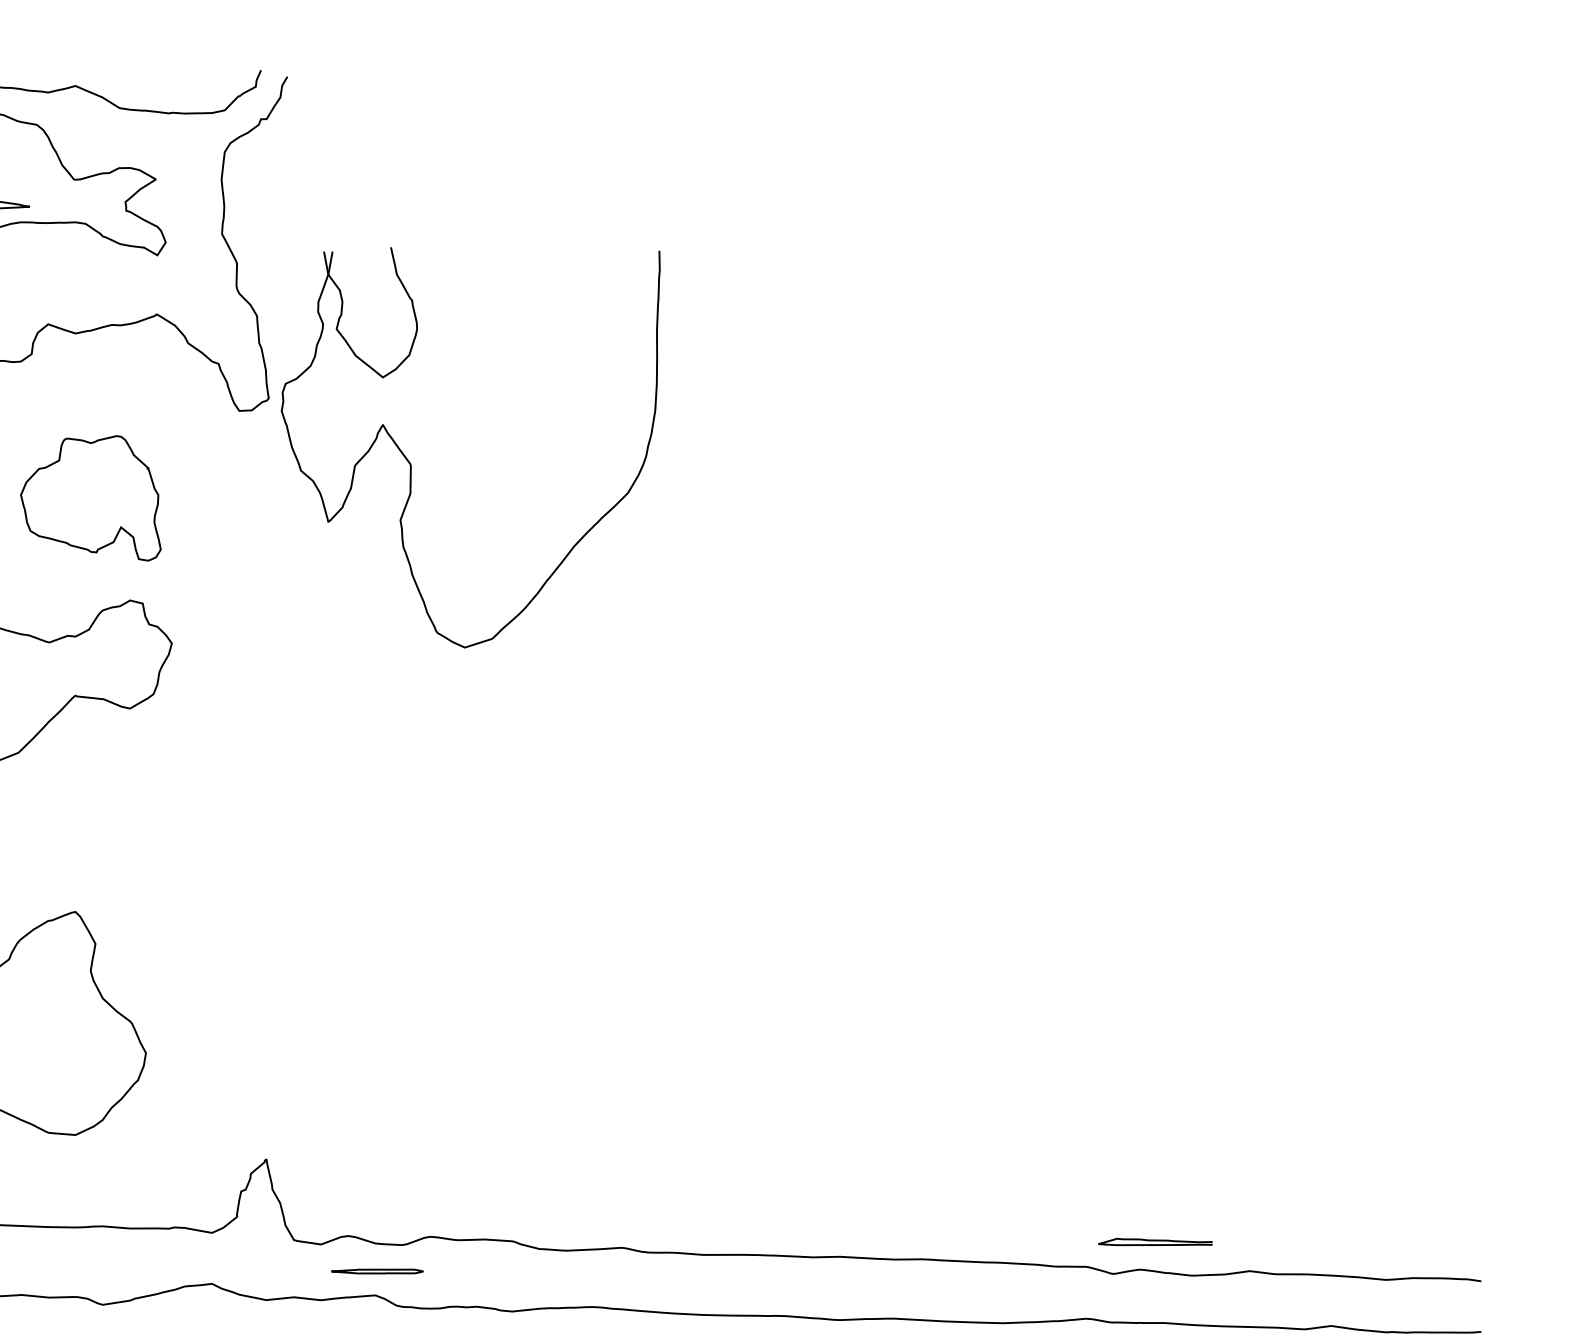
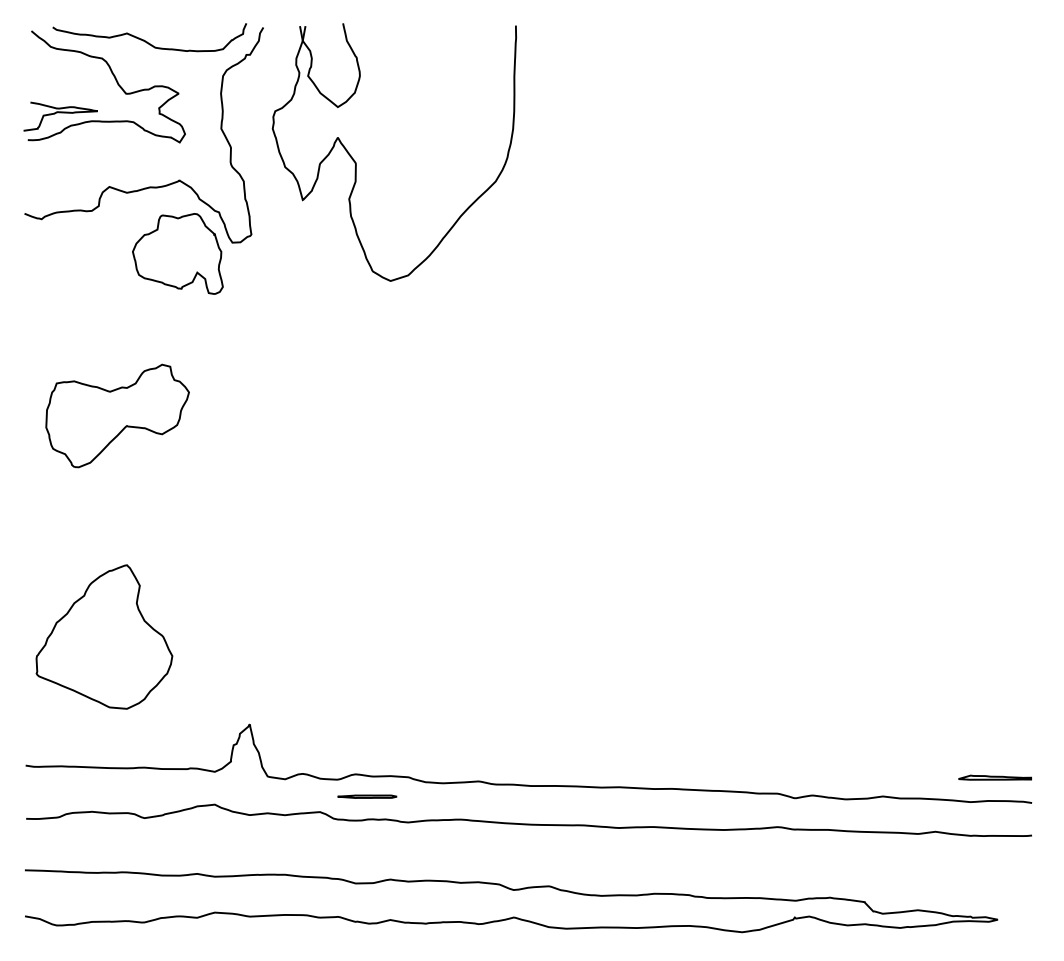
part: (411, 463) -> (356, 162), moved
part: (90, 497) -> (177, 253), moved
curve: (1154, 1241) -> (994, 777), moved
line: (377, 1271) -> (367, 796), moved

